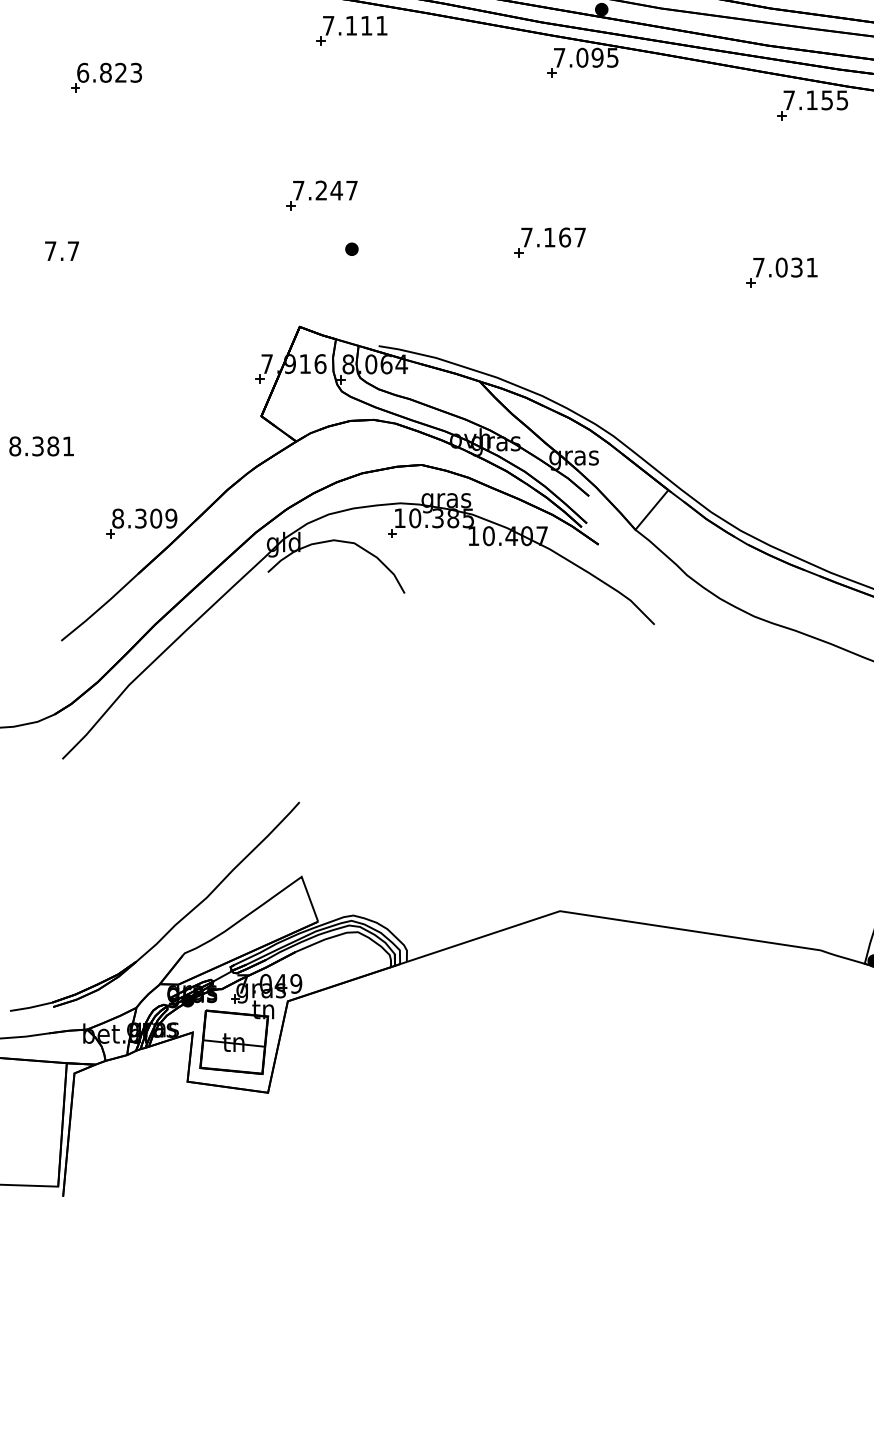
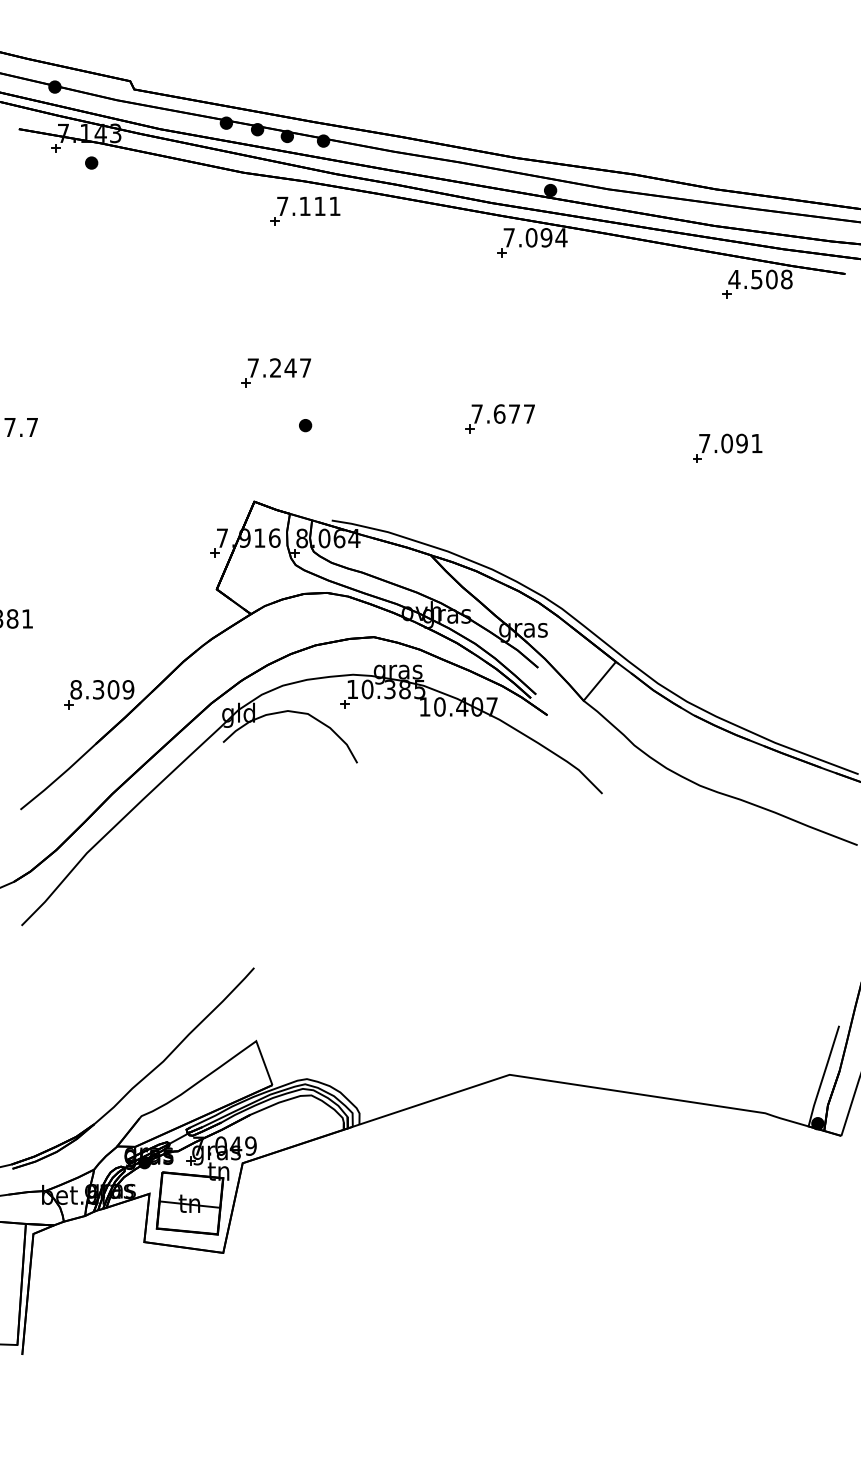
text: (612, 57) -> (561, 237), 7.095 -> 7.094
part: (106, 76) -> (64, 256), removed
text: (815, 100) -> (760, 279), 7.155 -> 4.508
text: (556, 236) -> (506, 413), 7.167 -> 7.677
text: (796, 267) -> (741, 443), 7.031 -> 7.091

